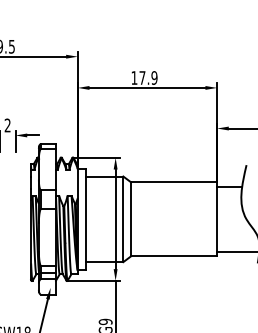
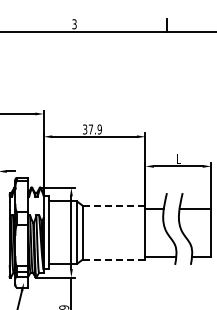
text: (134, 77) -> (85, 129), 17.9 -> 37.9
line: (173, 182) -> (113, 205), solid -> dashed
line: (173, 256) -> (113, 259), solid -> dashed

